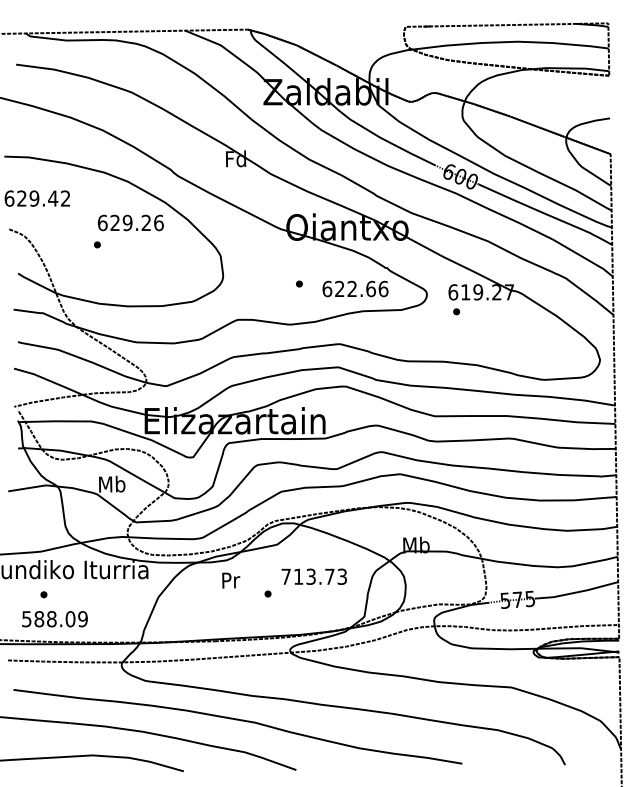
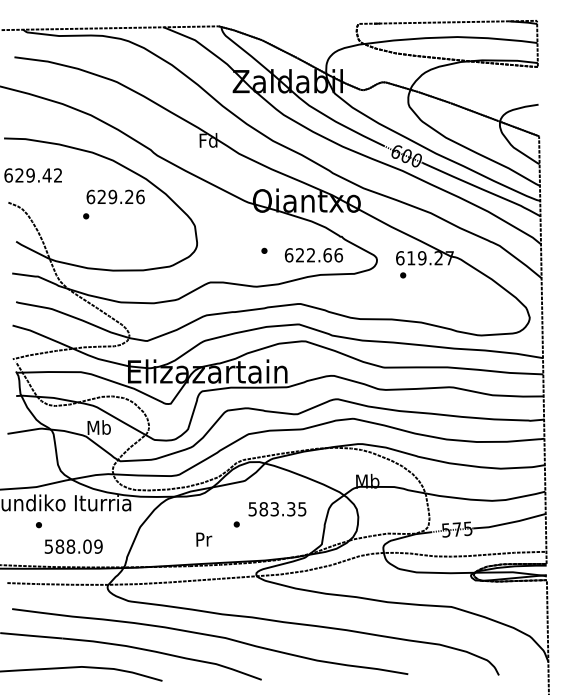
text: (314, 577) -> (277, 509), 713.73 -> 583.35
text: (231, 580) -> (204, 539), moved
text: (54, 618) -> (73, 546), moved

